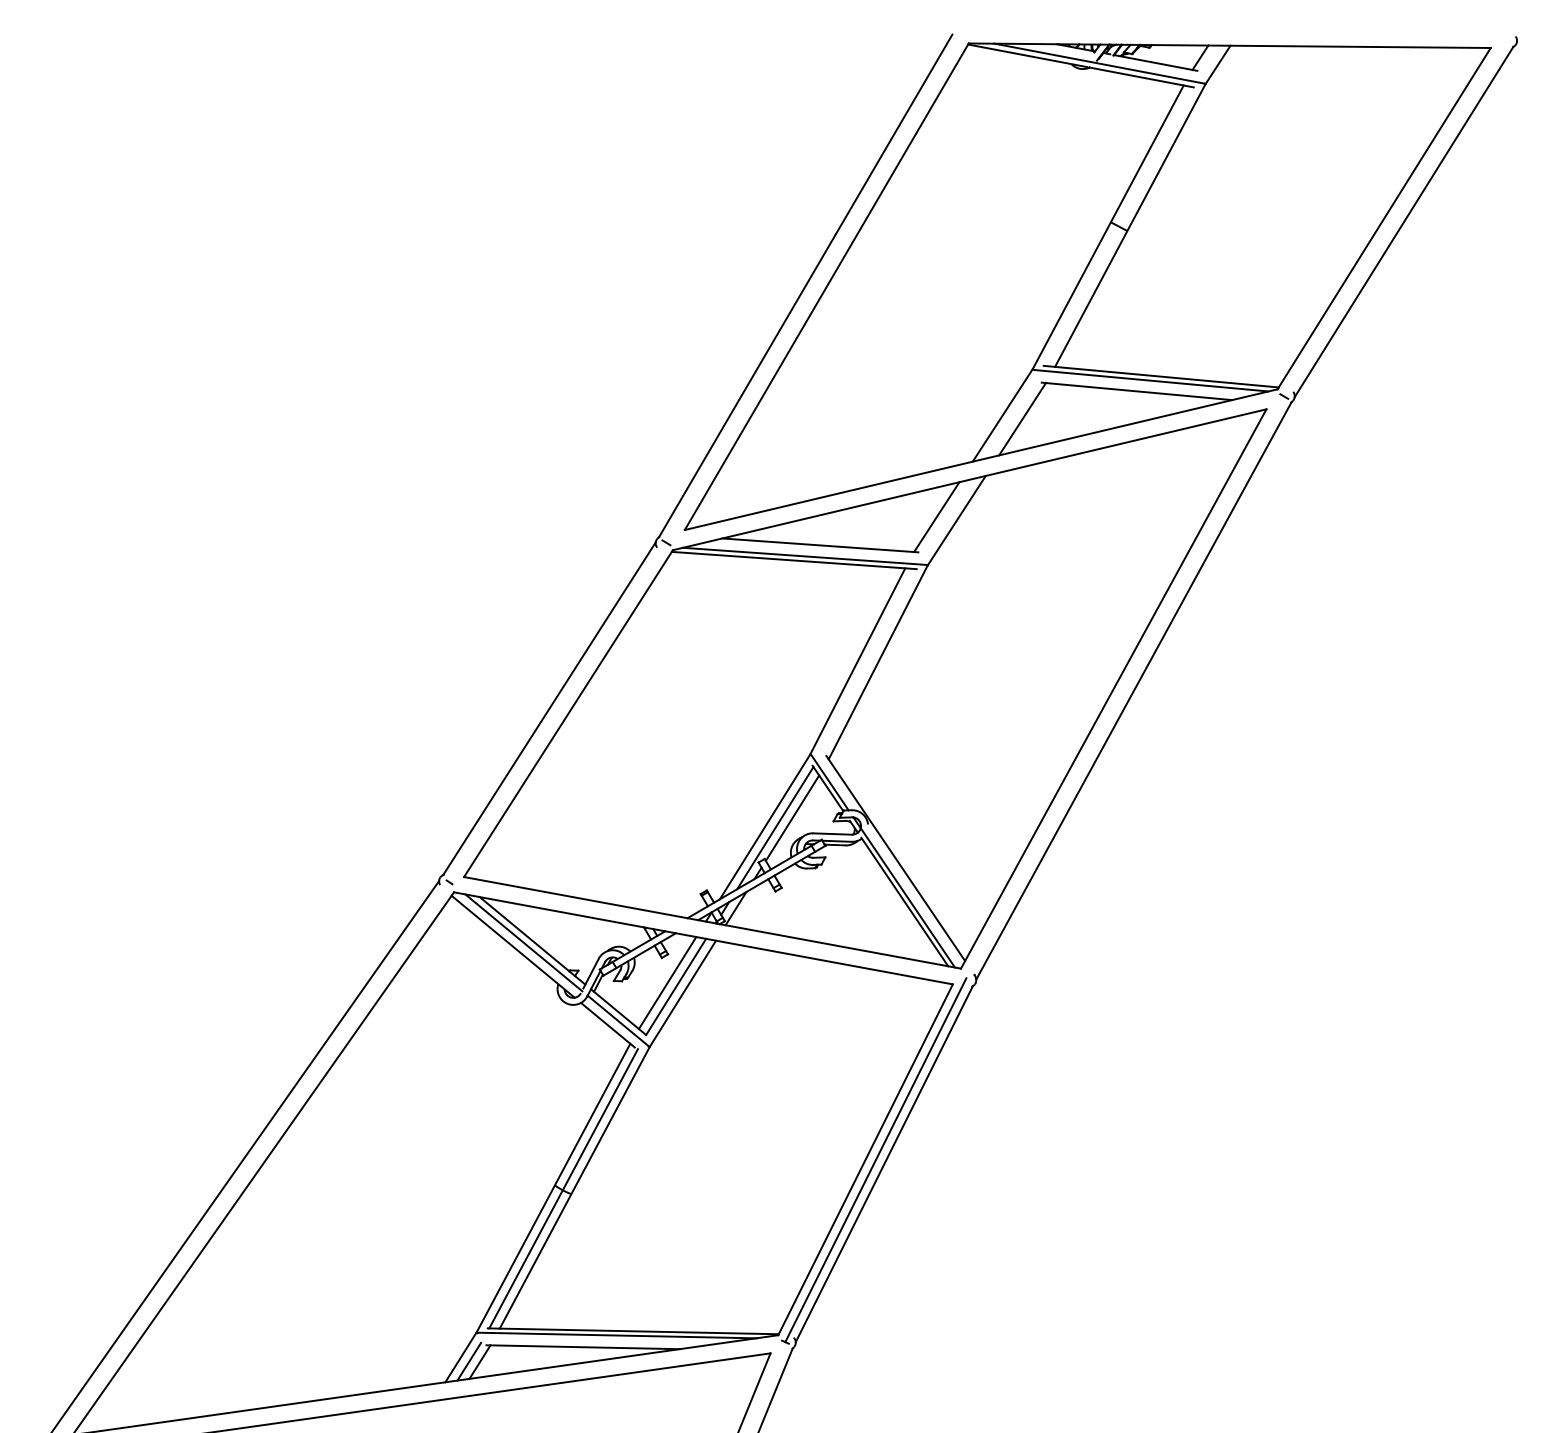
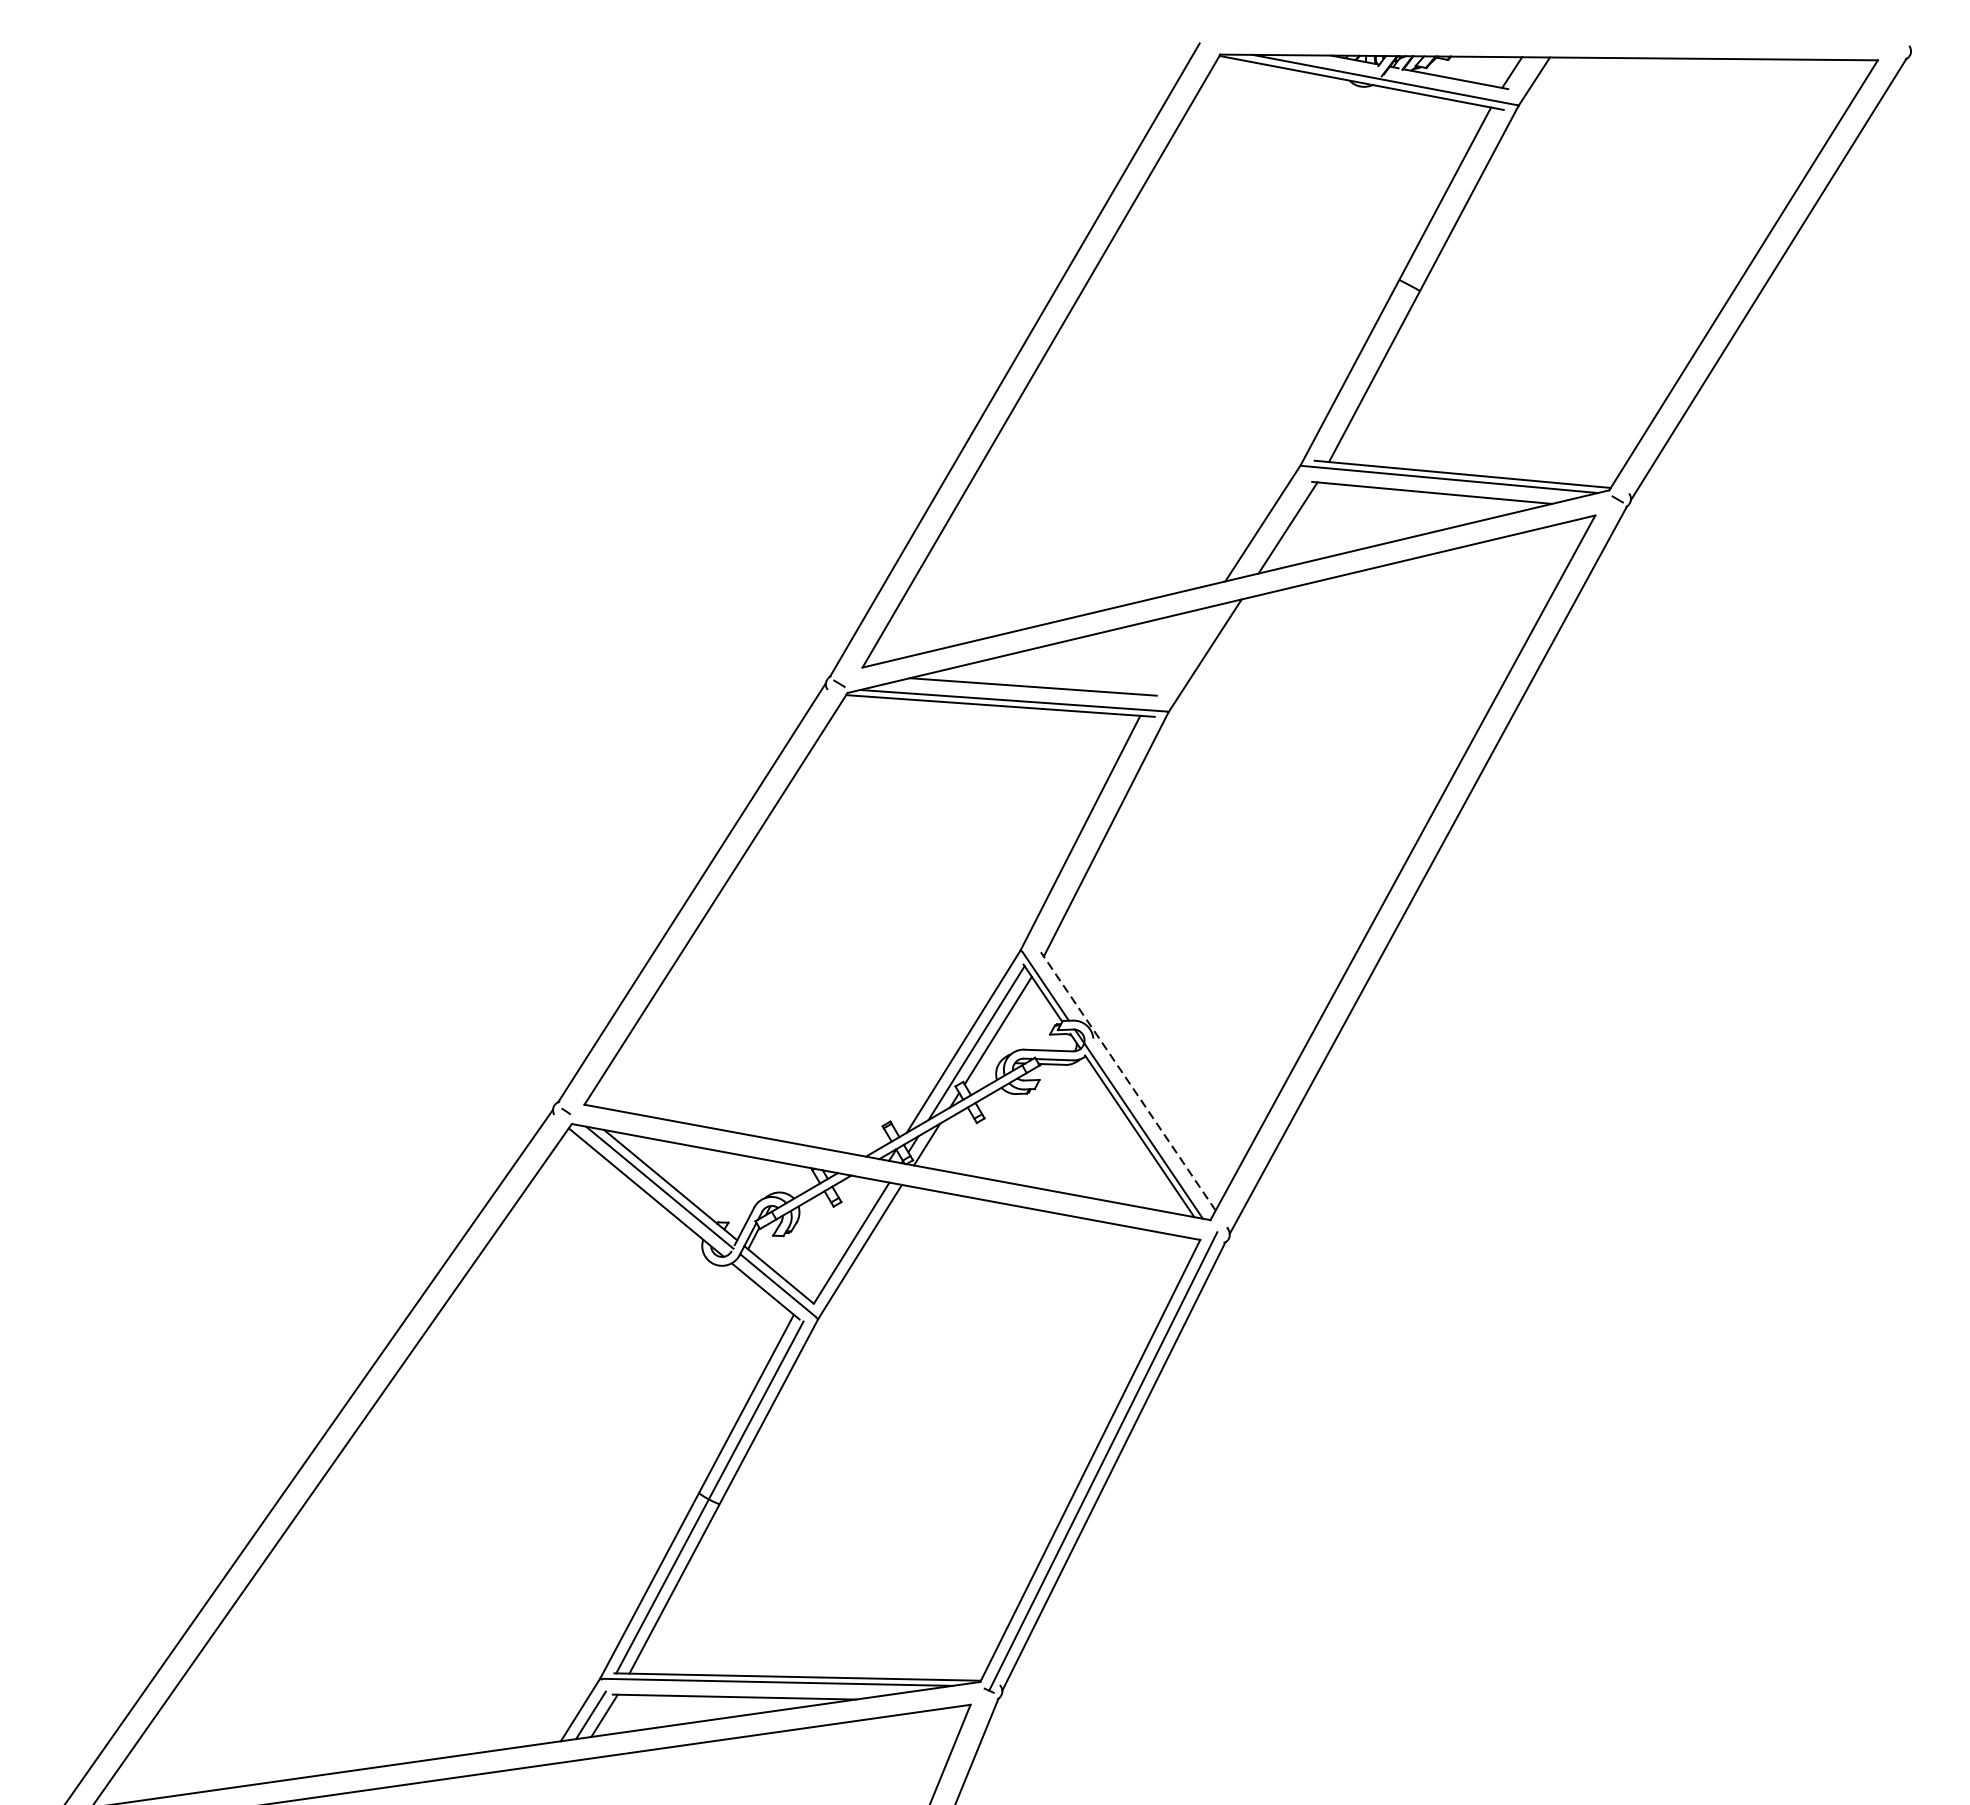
line: (936, 516) -> (1179, 650), removed
line: (895, 858) -> (1127, 1081), solid -> dashed
line: (667, 983) -> (840, 1238), removed

